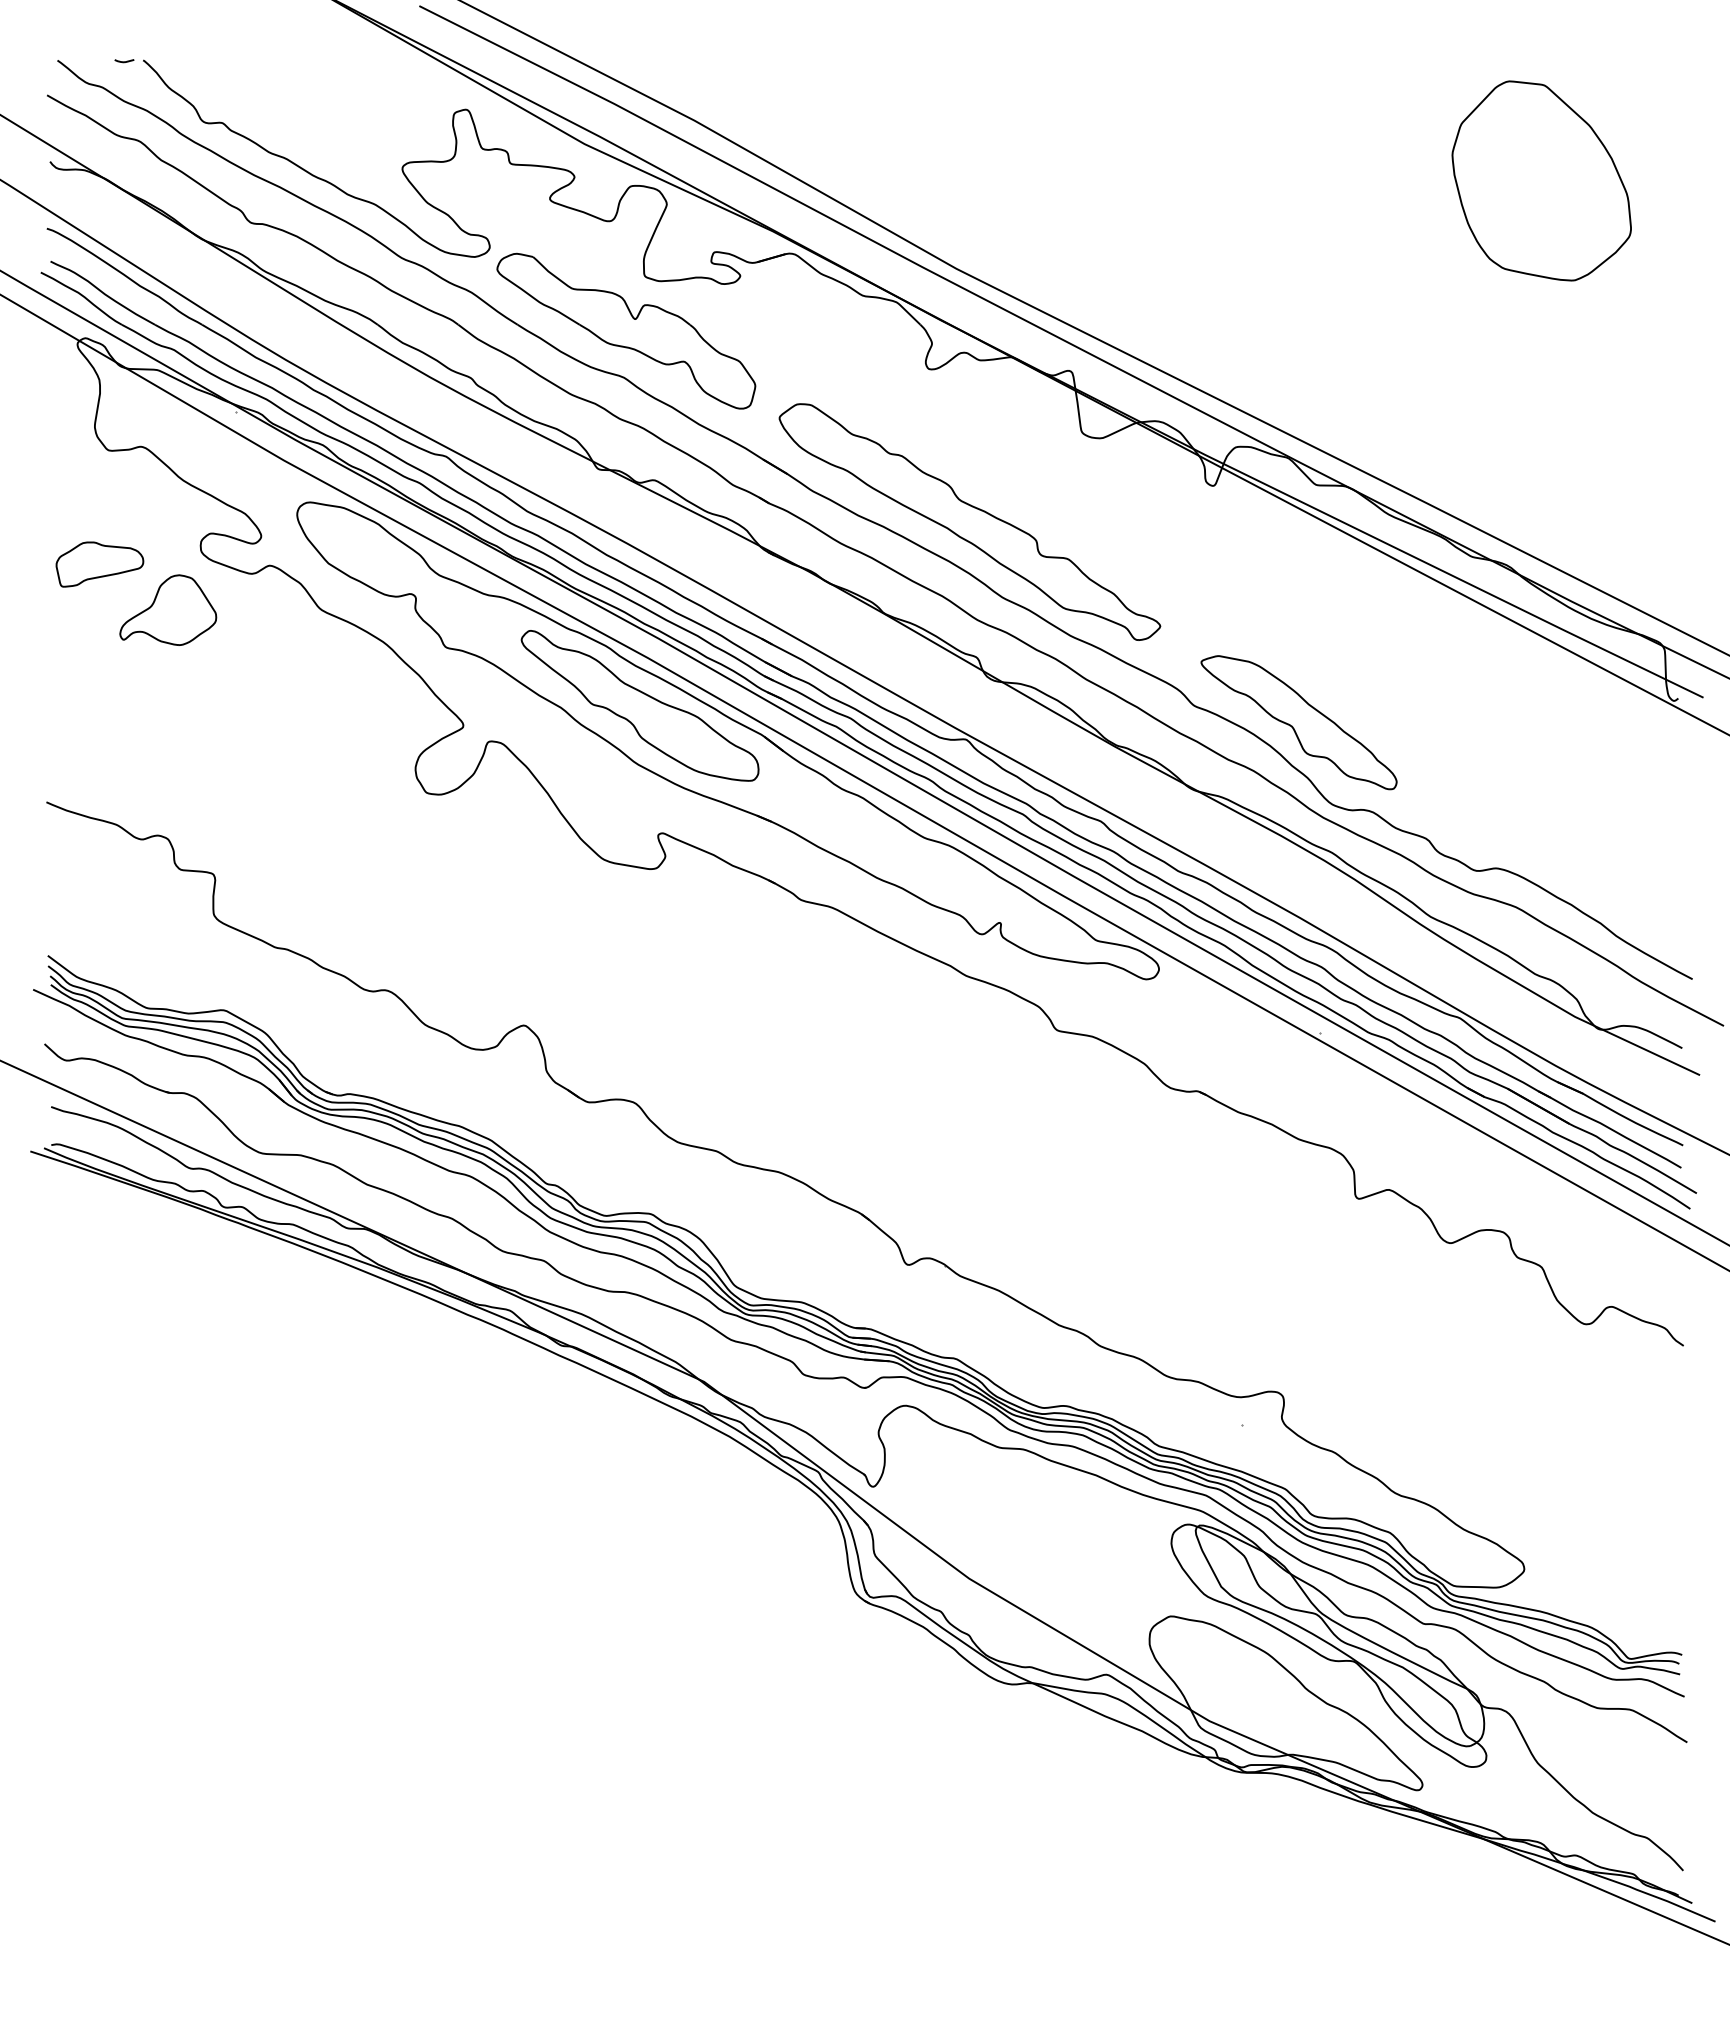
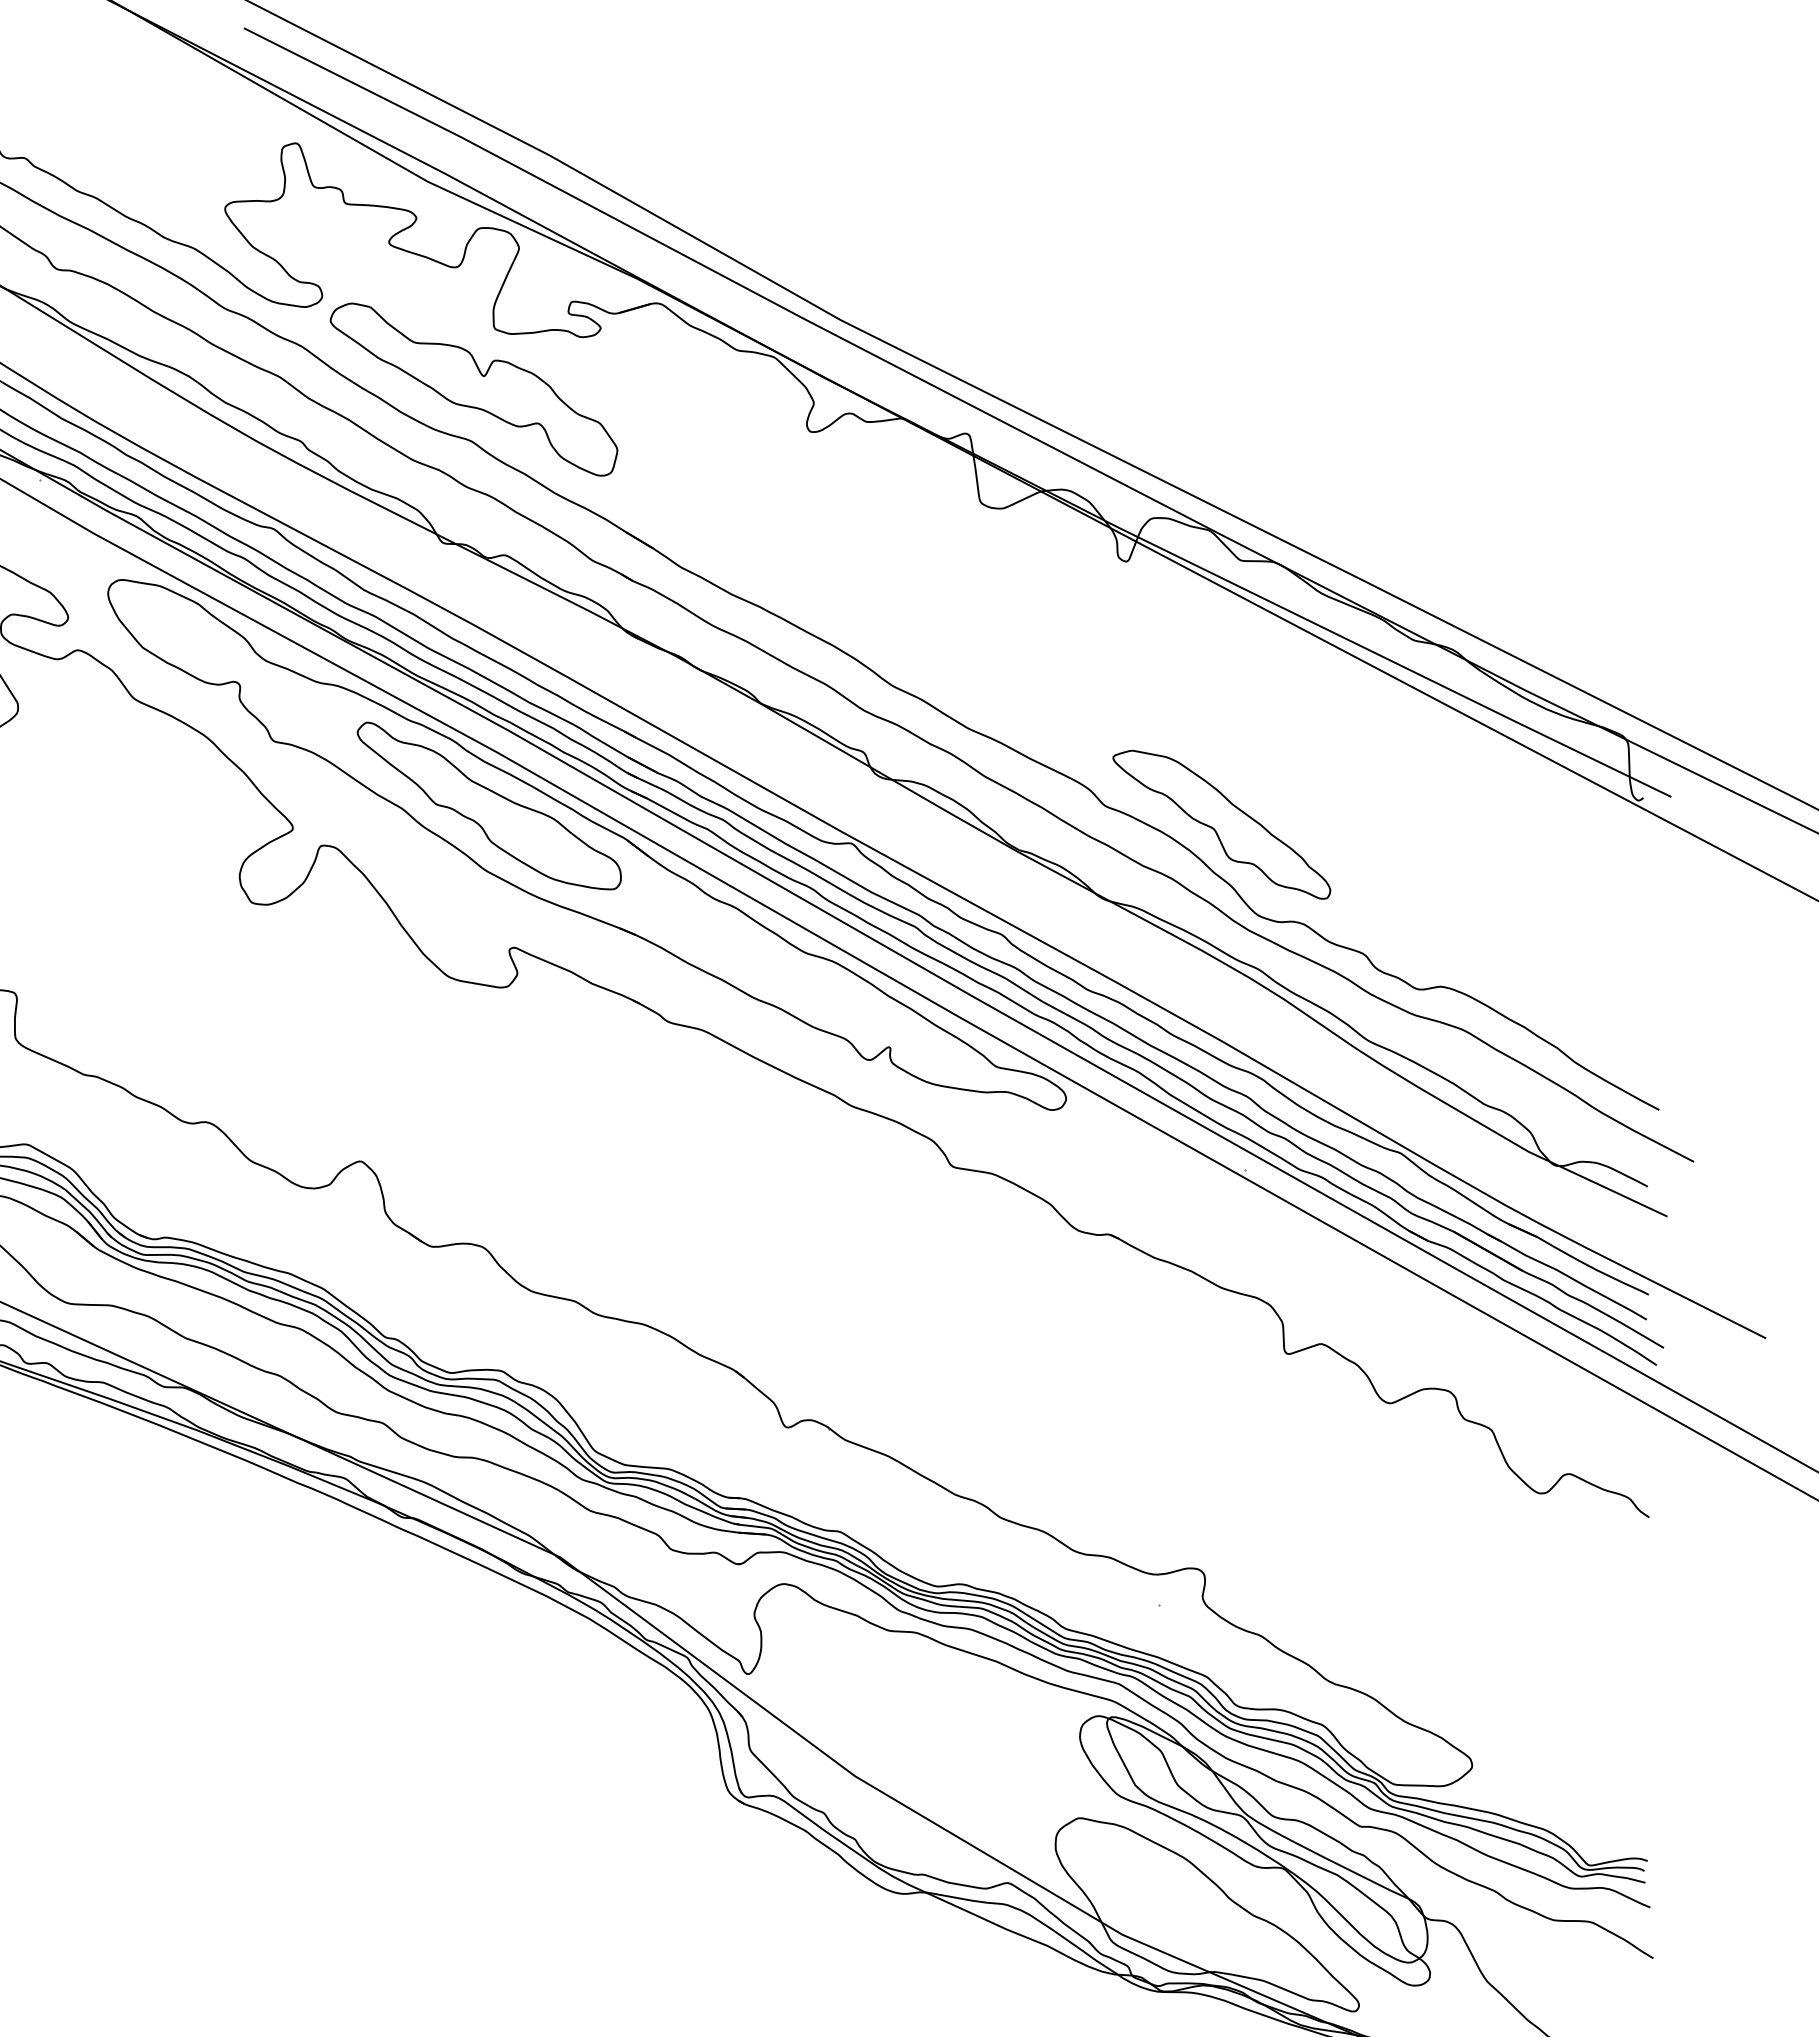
part: (1541, 180) -> (1491, 222), removed
part: (969, 521) -> (855, 601), removed

